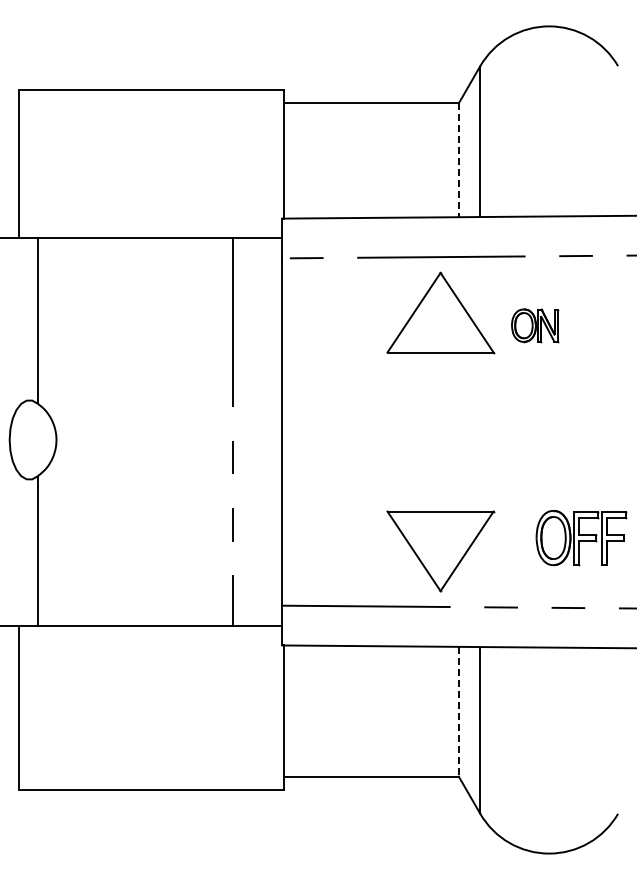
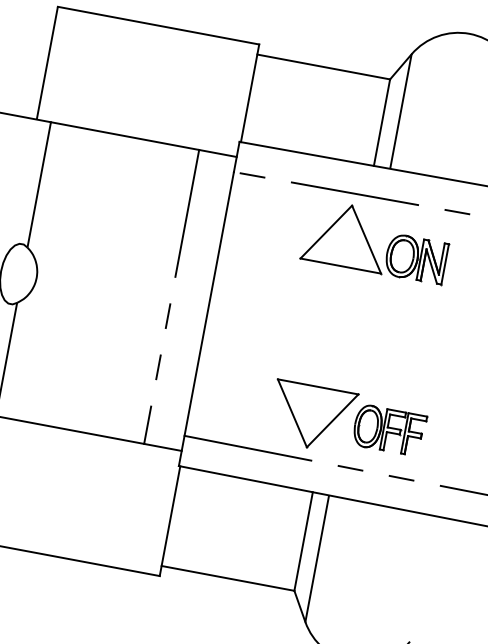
line: (458, 160) -> (381, 122), dashed -> solid
part: (534, 325) -> (415, 258), size x1.67
part: (581, 538) -> (389, 430), moved
line: (458, 711) -> (303, 541), dashed -> solid

